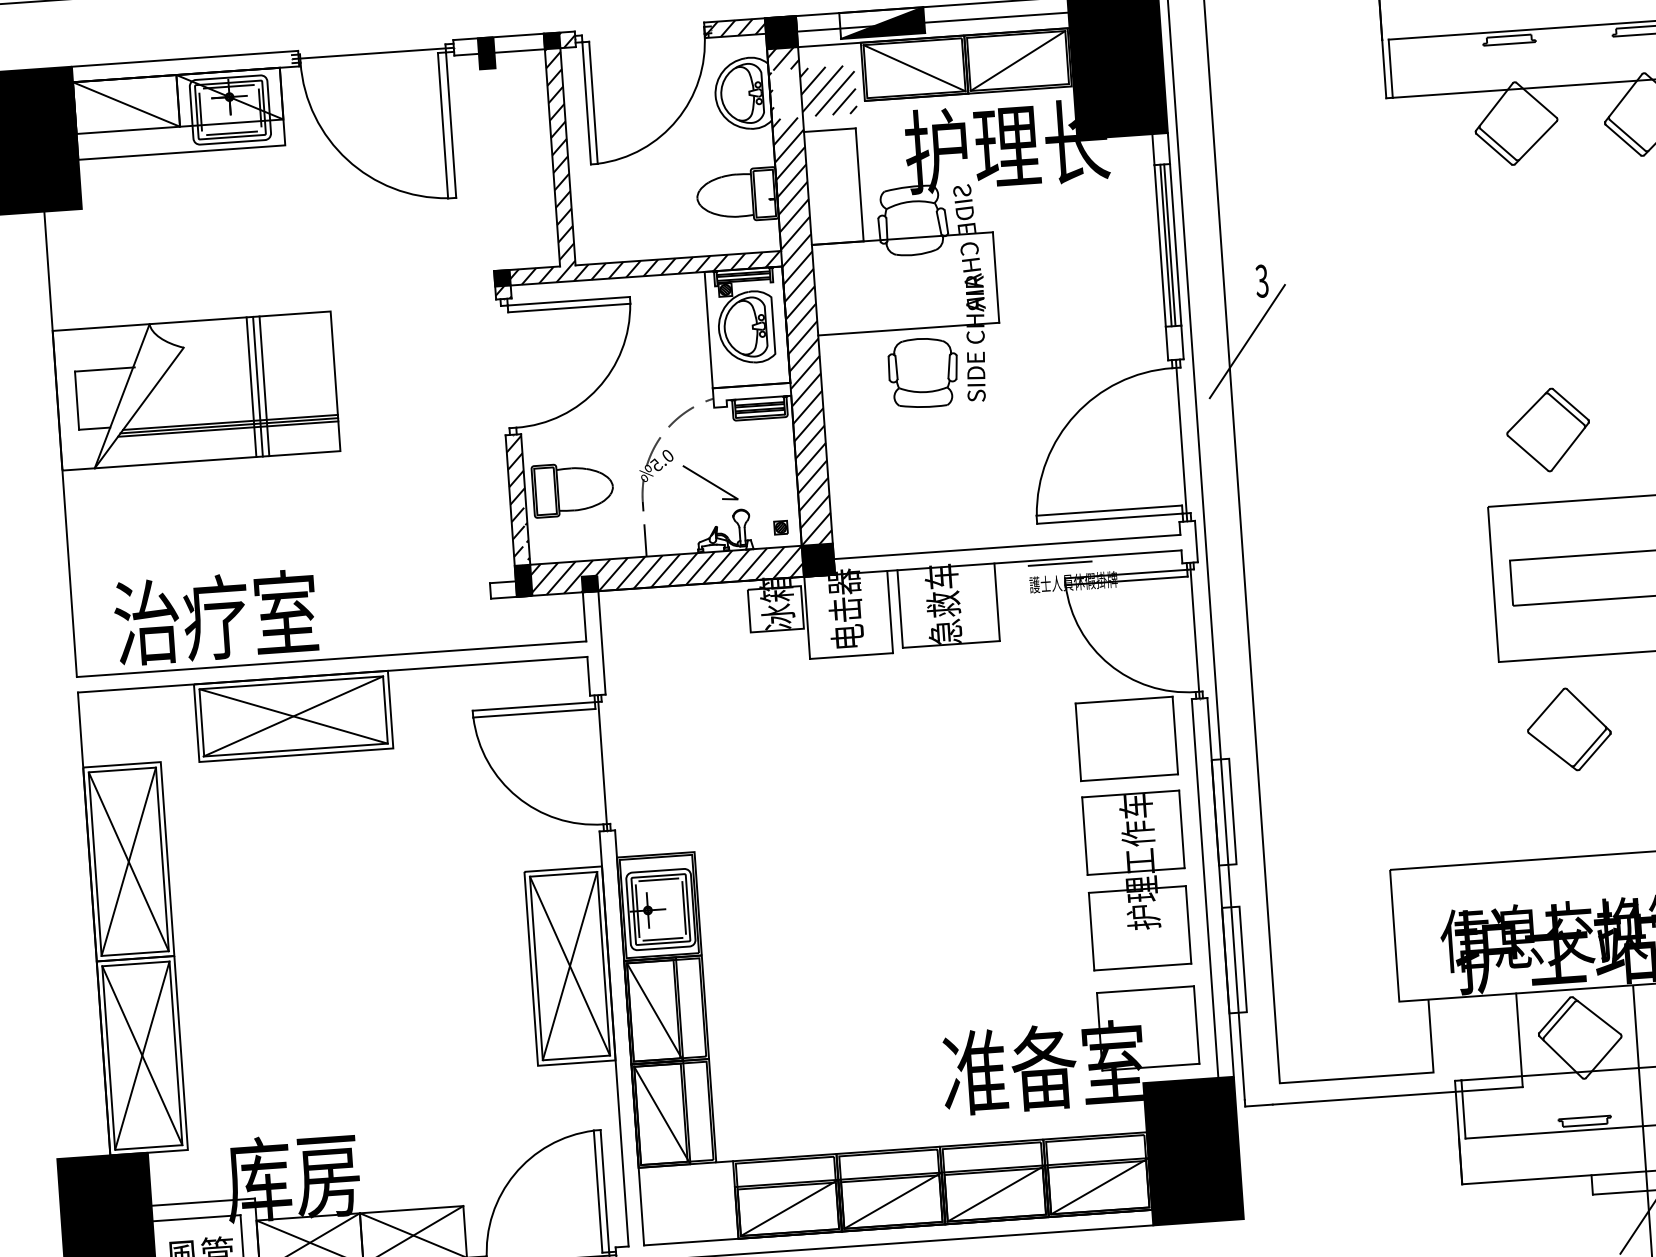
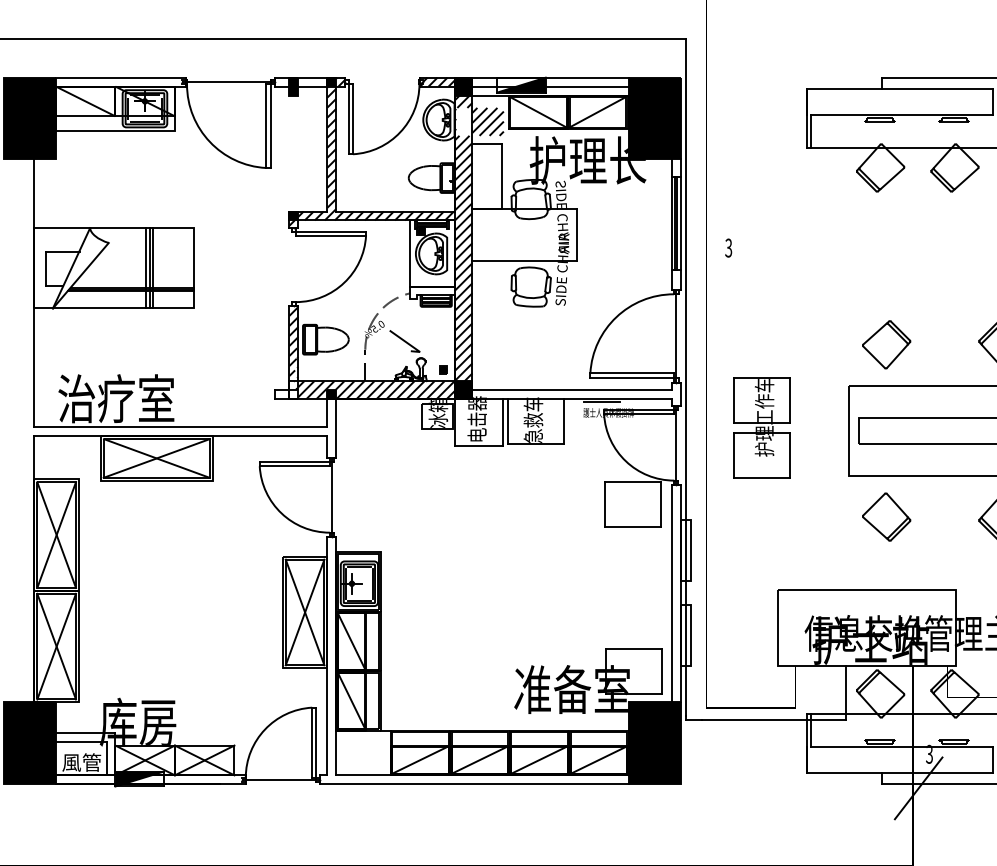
line: (1246, 340) -> (717, 281), removed
fill: (522, 579) -> (293, 389), removed
part: (1135, 879) -> (761, 427), moved

